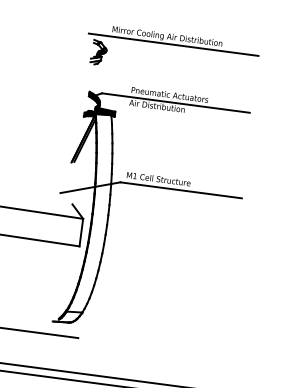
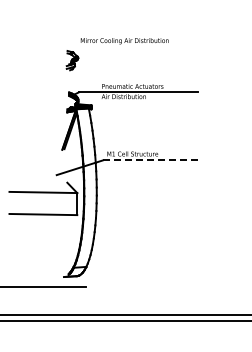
line: (173, 44) -> (130, 46), removed
line: (181, 190) -> (151, 160), solid -> dashed

